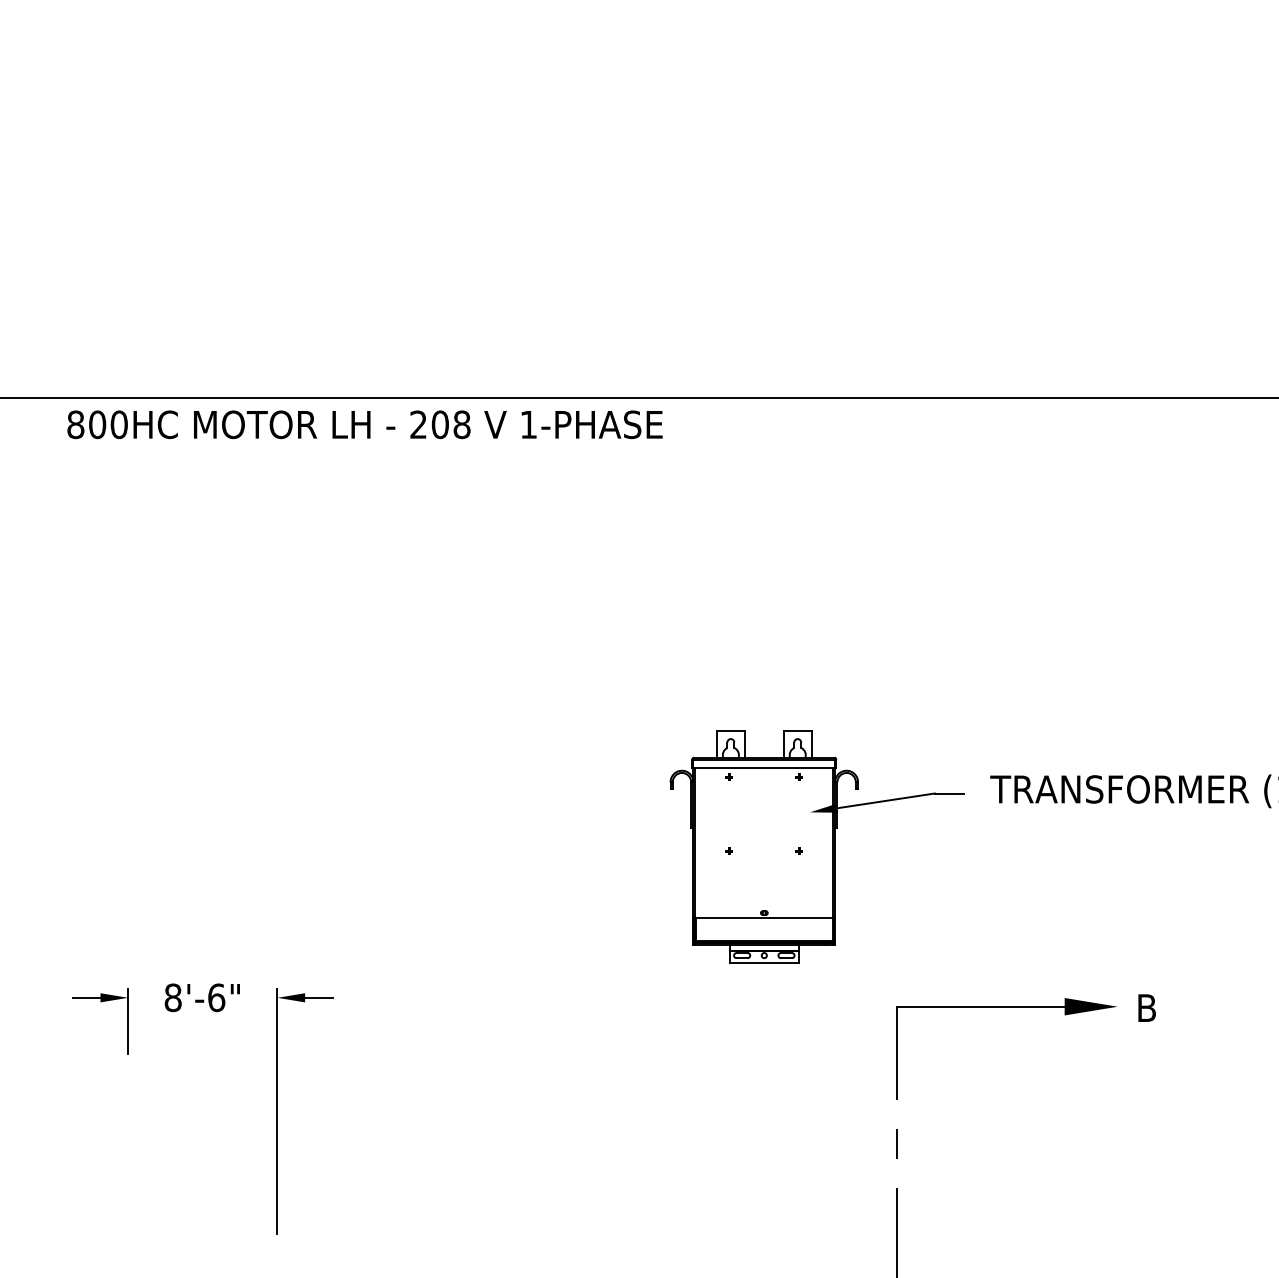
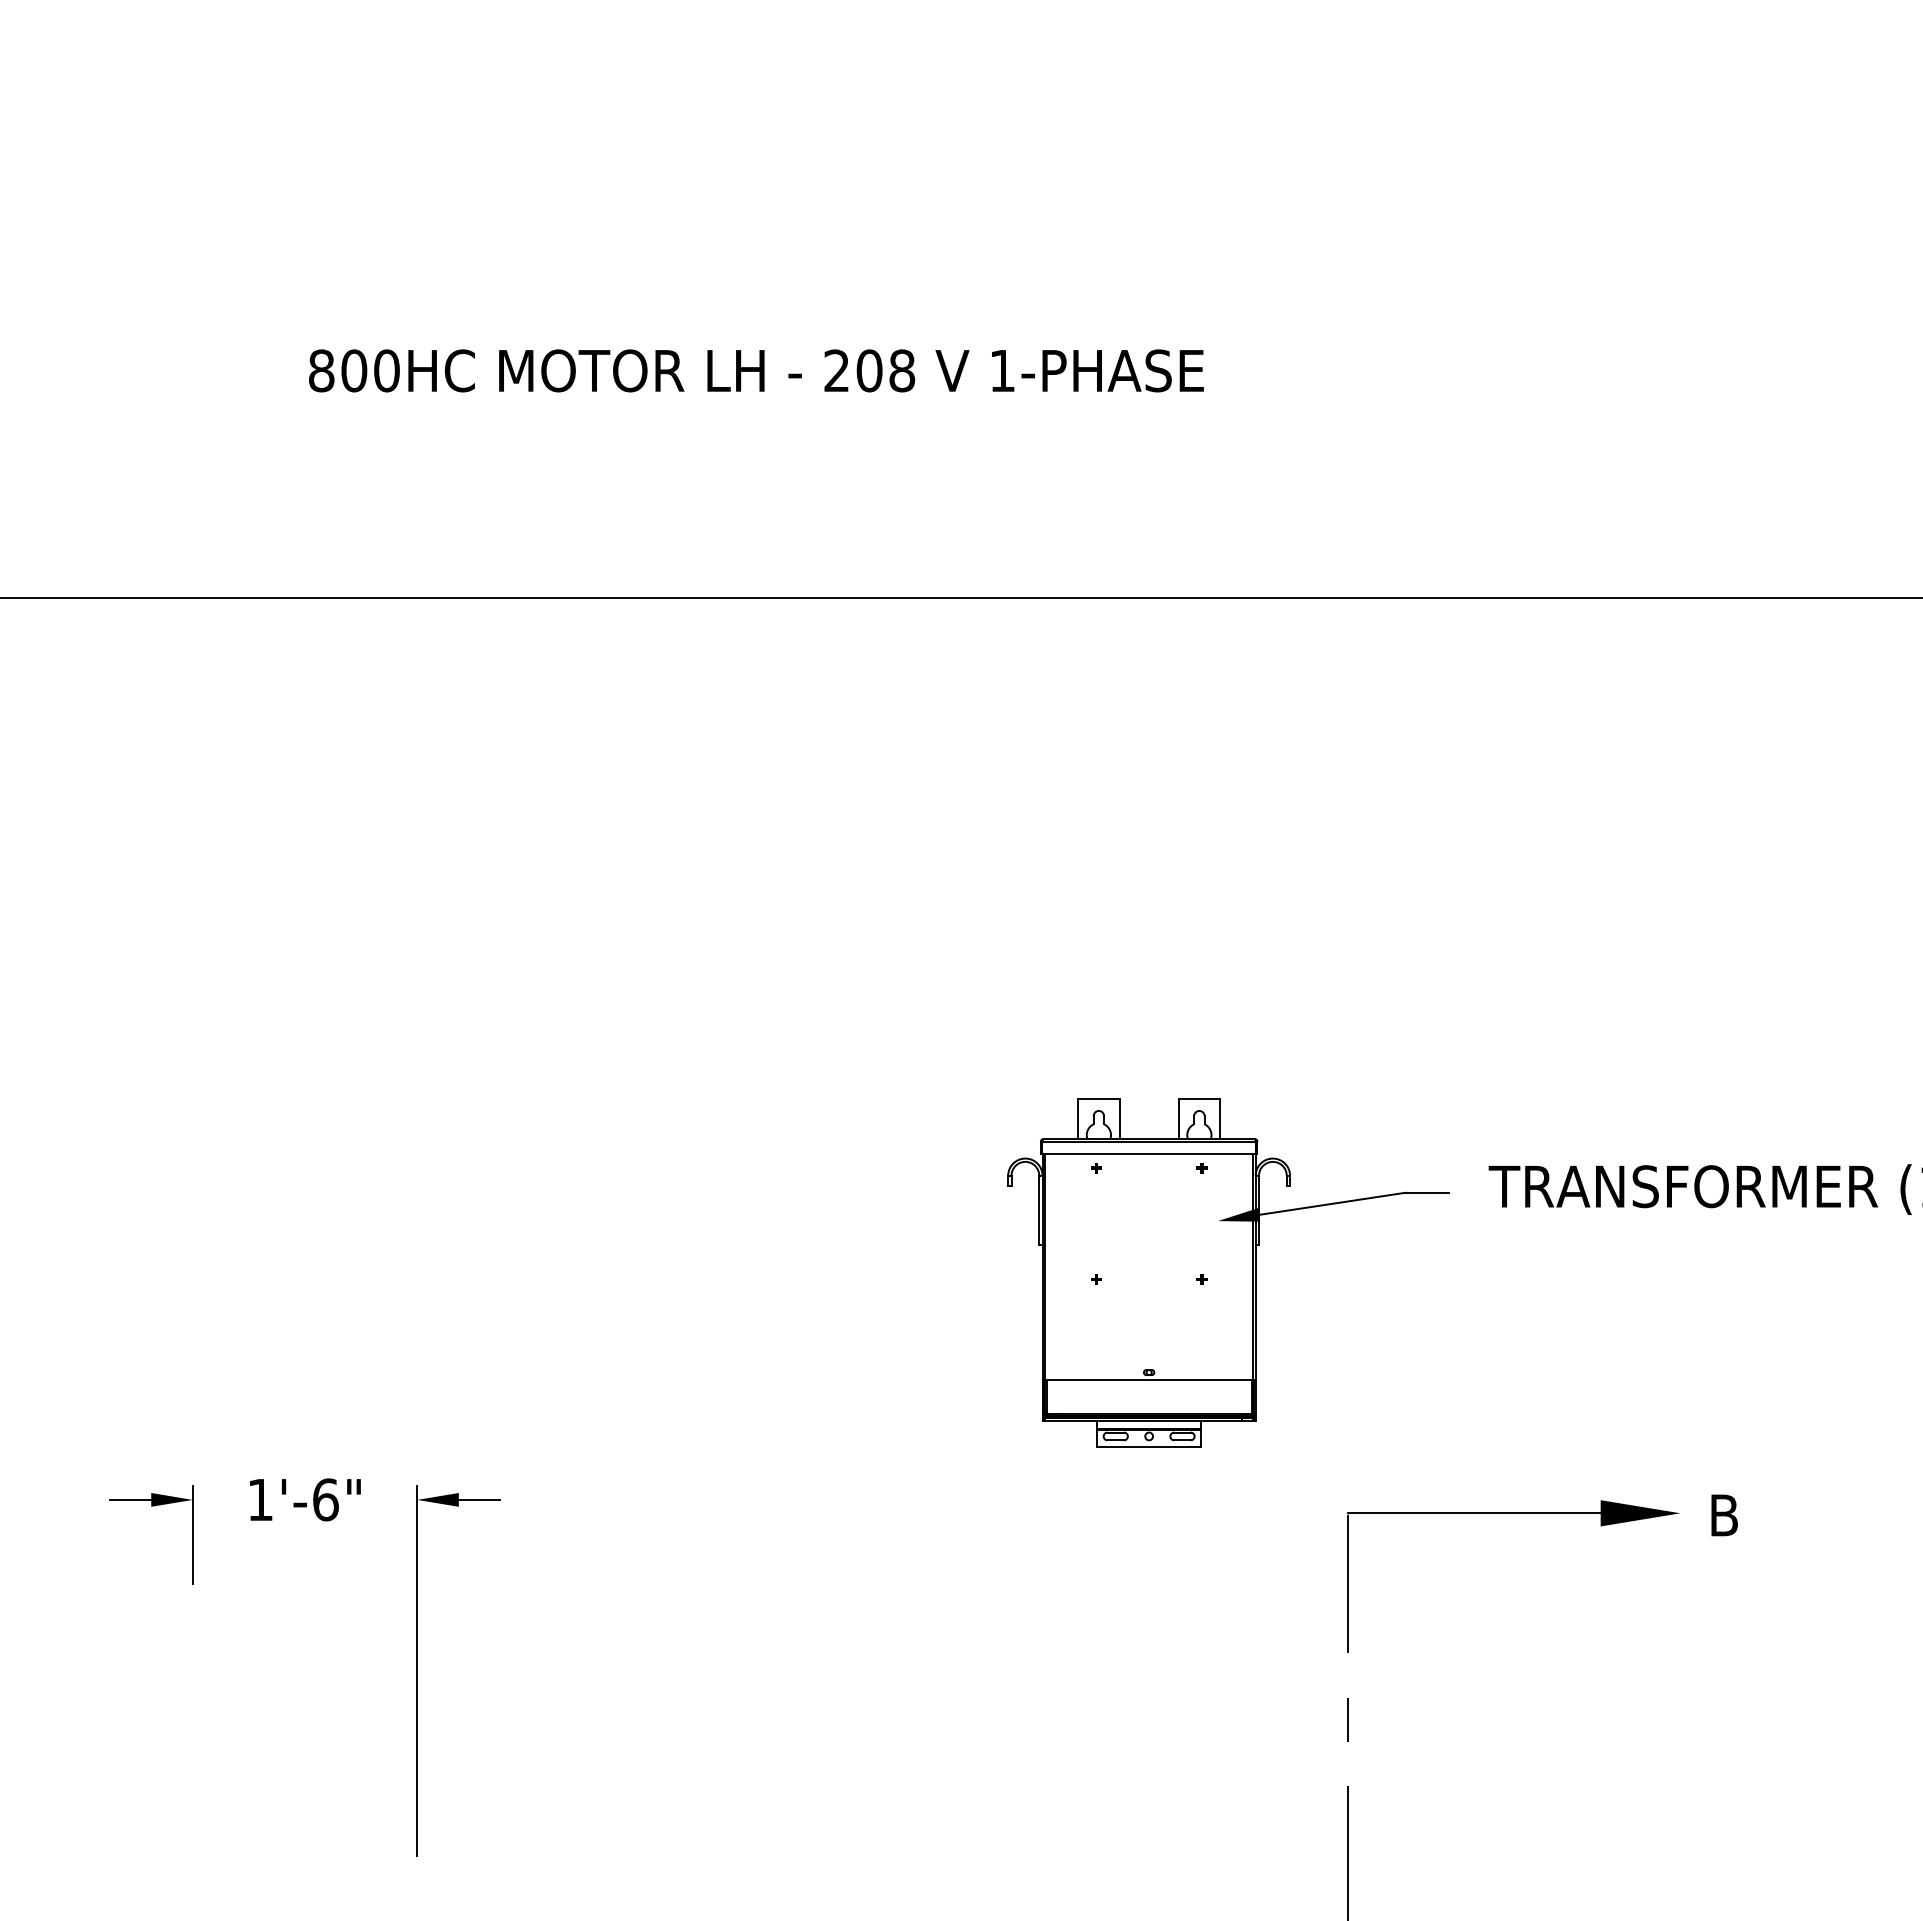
text: (364, 424) -> (755, 370), moved
text: (172, 997) -> (259, 1499), 8'-6" -> 1'-6"

